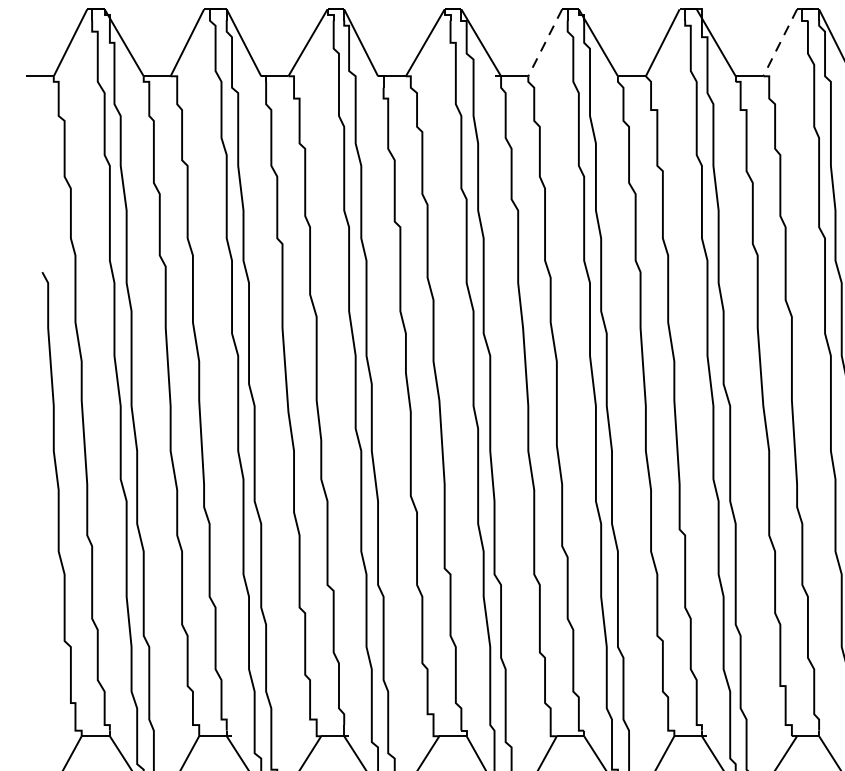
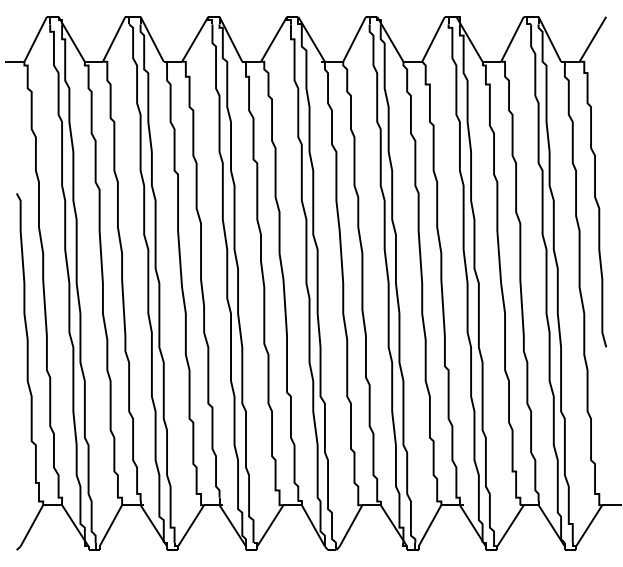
line: (545, 43) -> (354, 39), dashed -> solid
line: (780, 43) -> (512, 39), dashed -> solid

